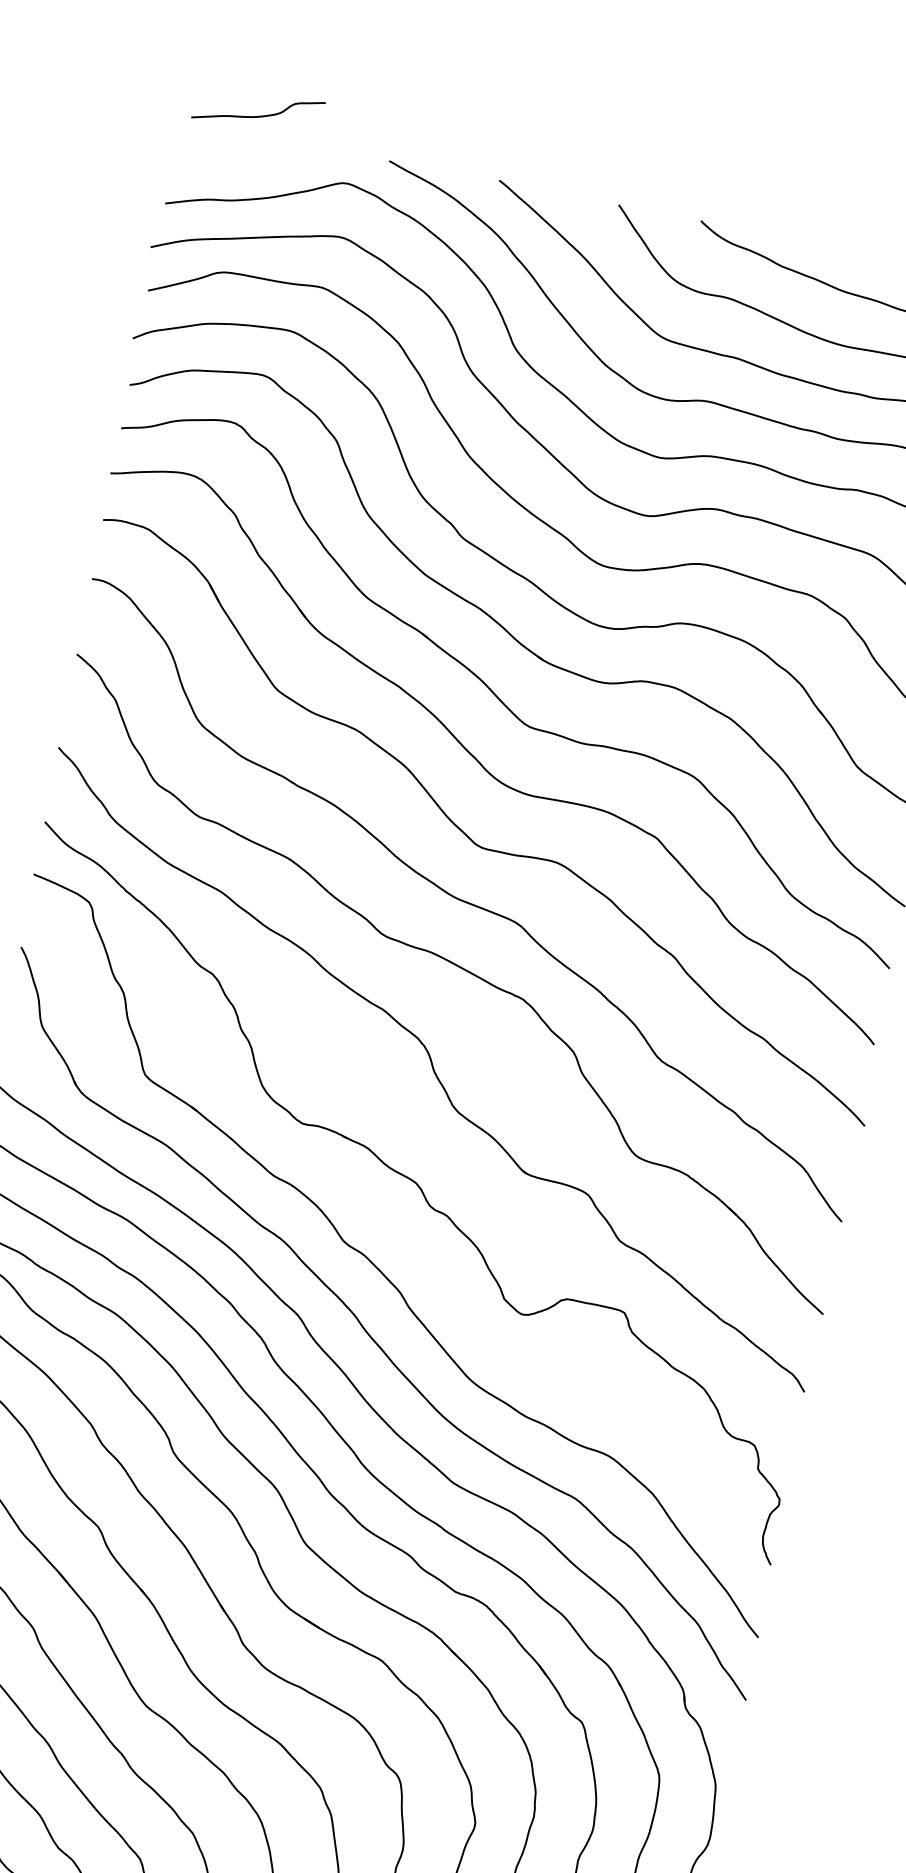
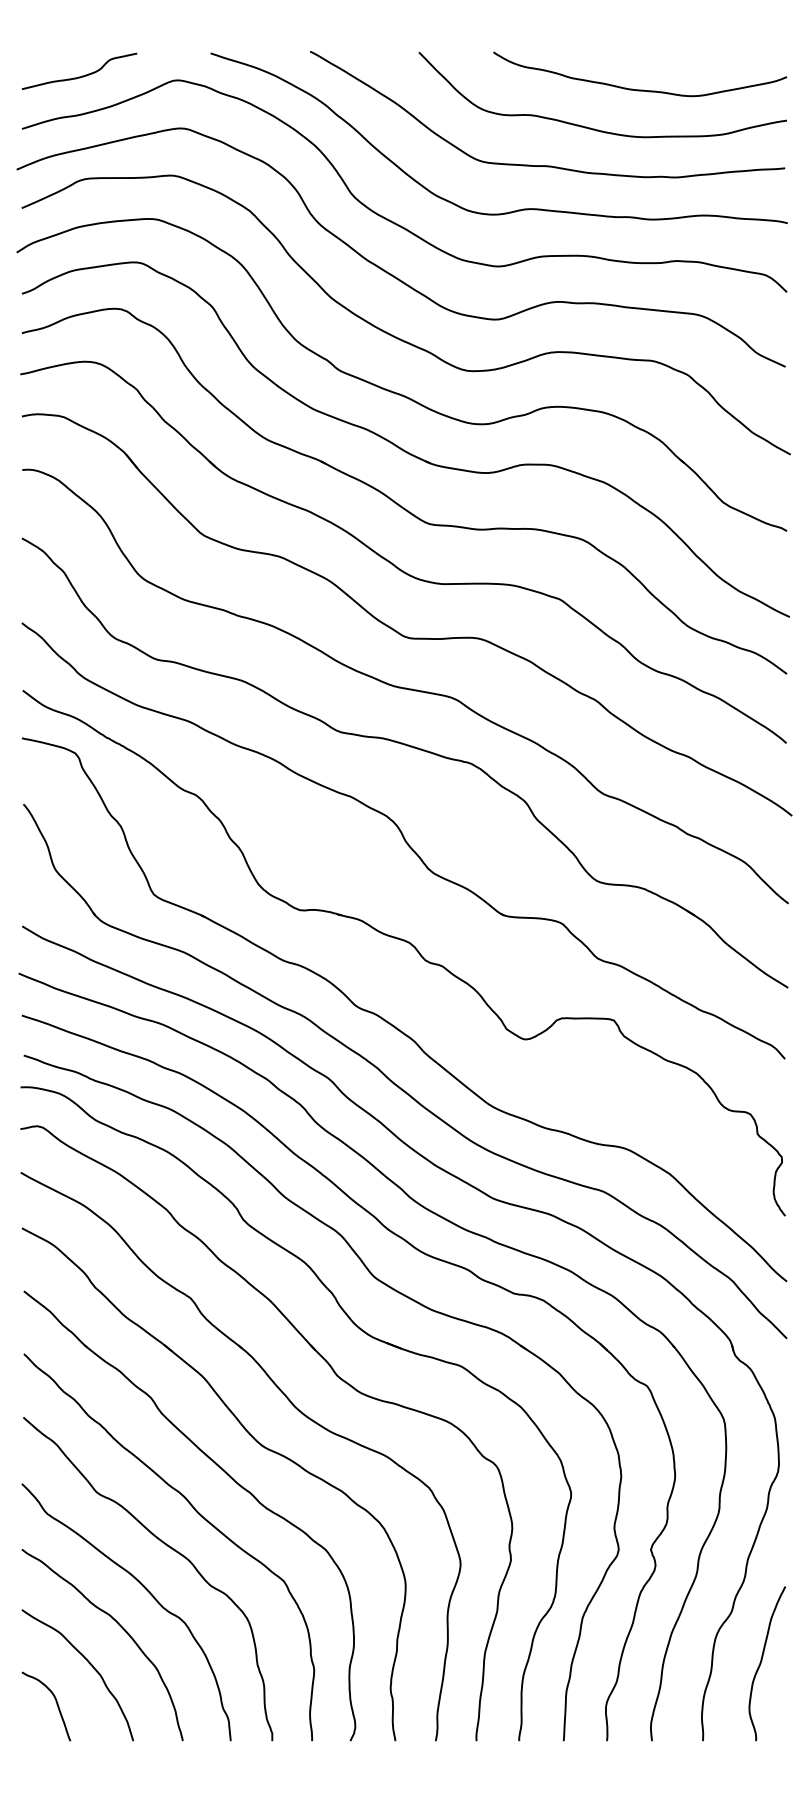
curve: (260, 115) -> (82, 75), moved

